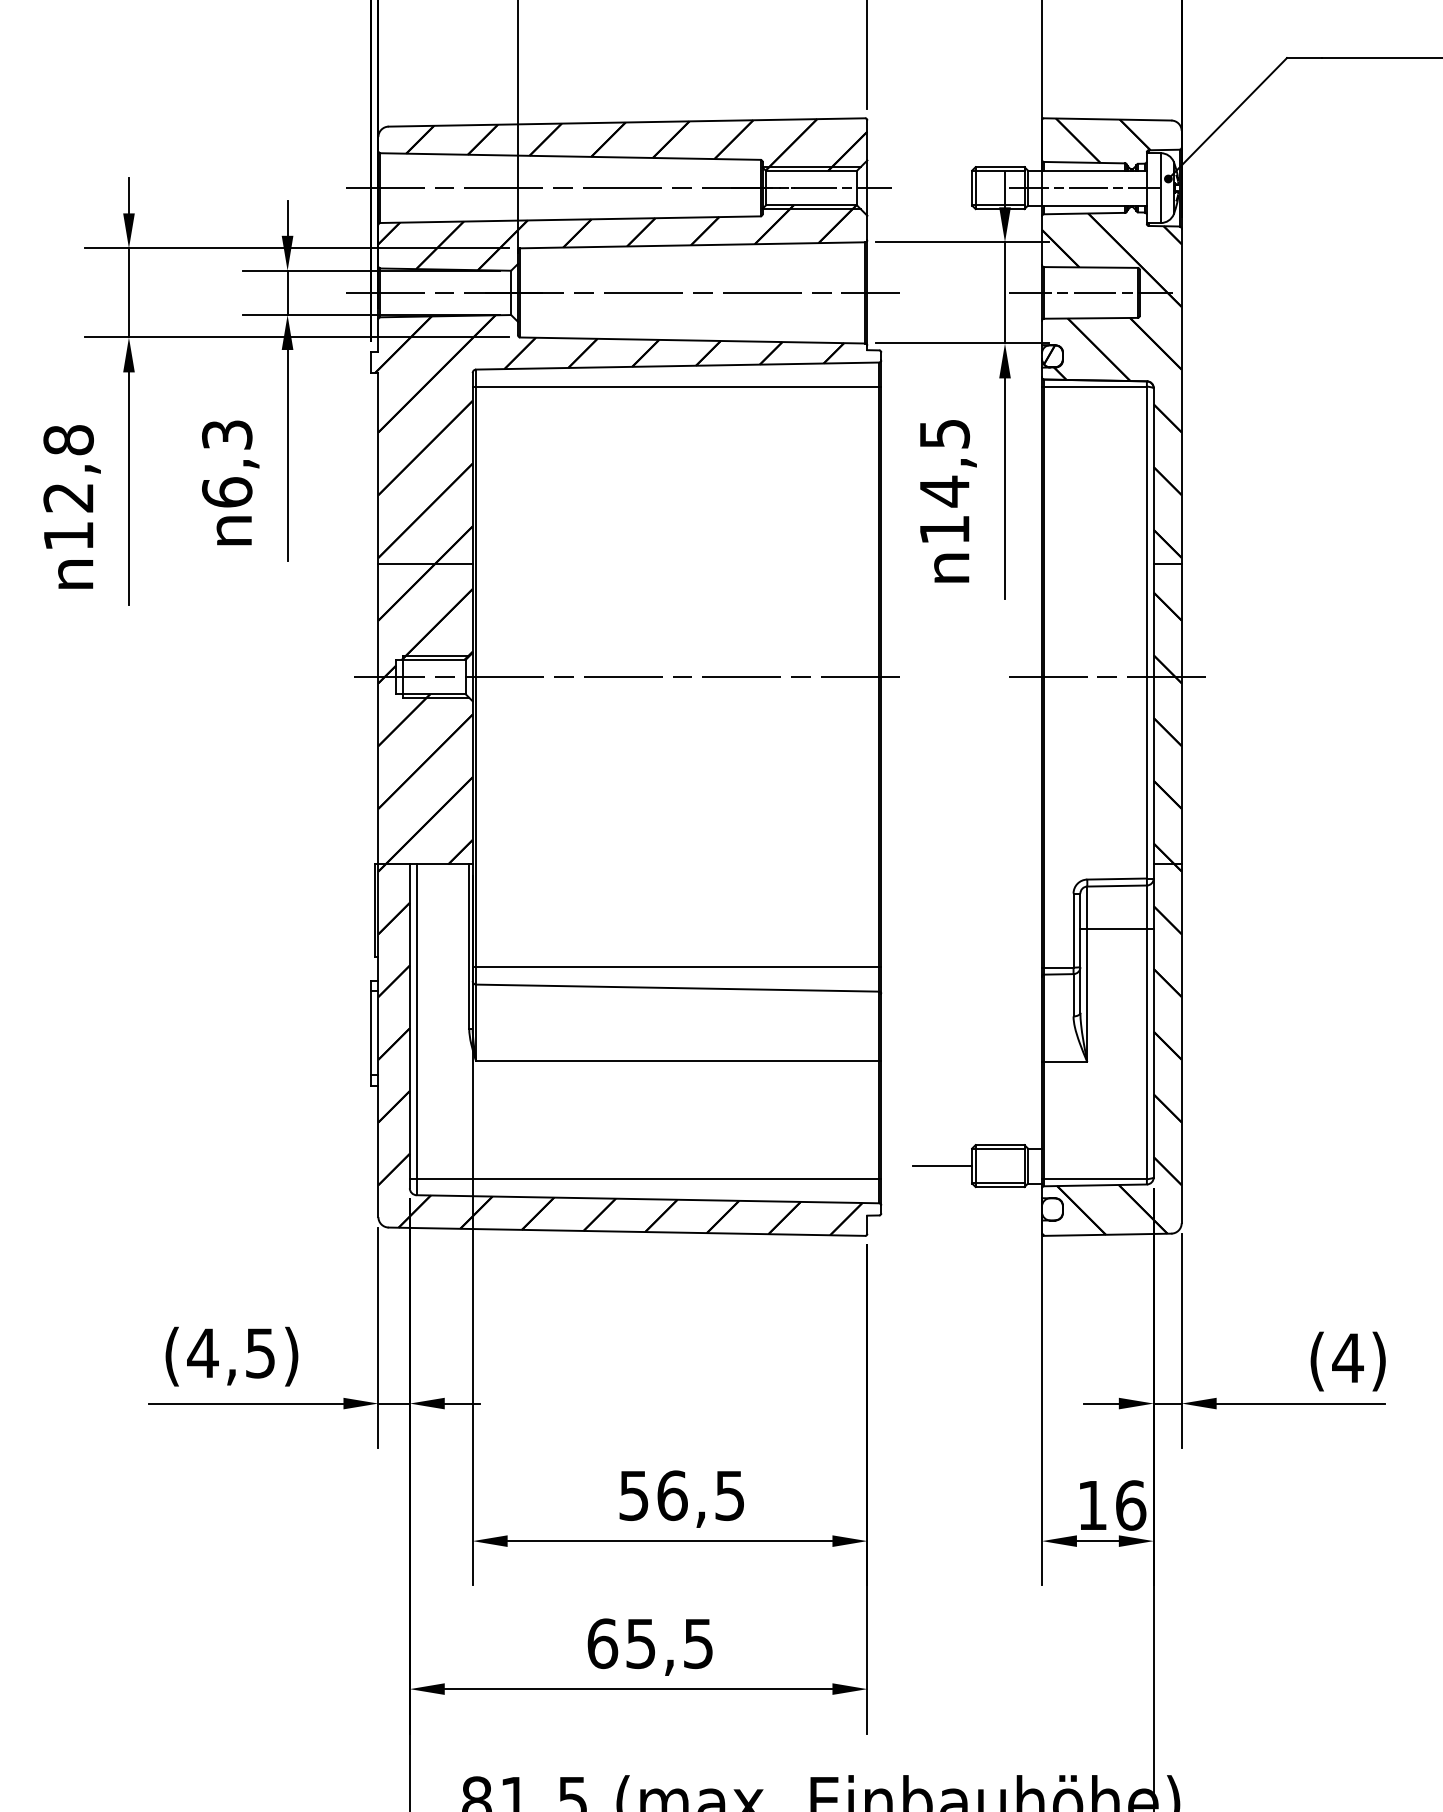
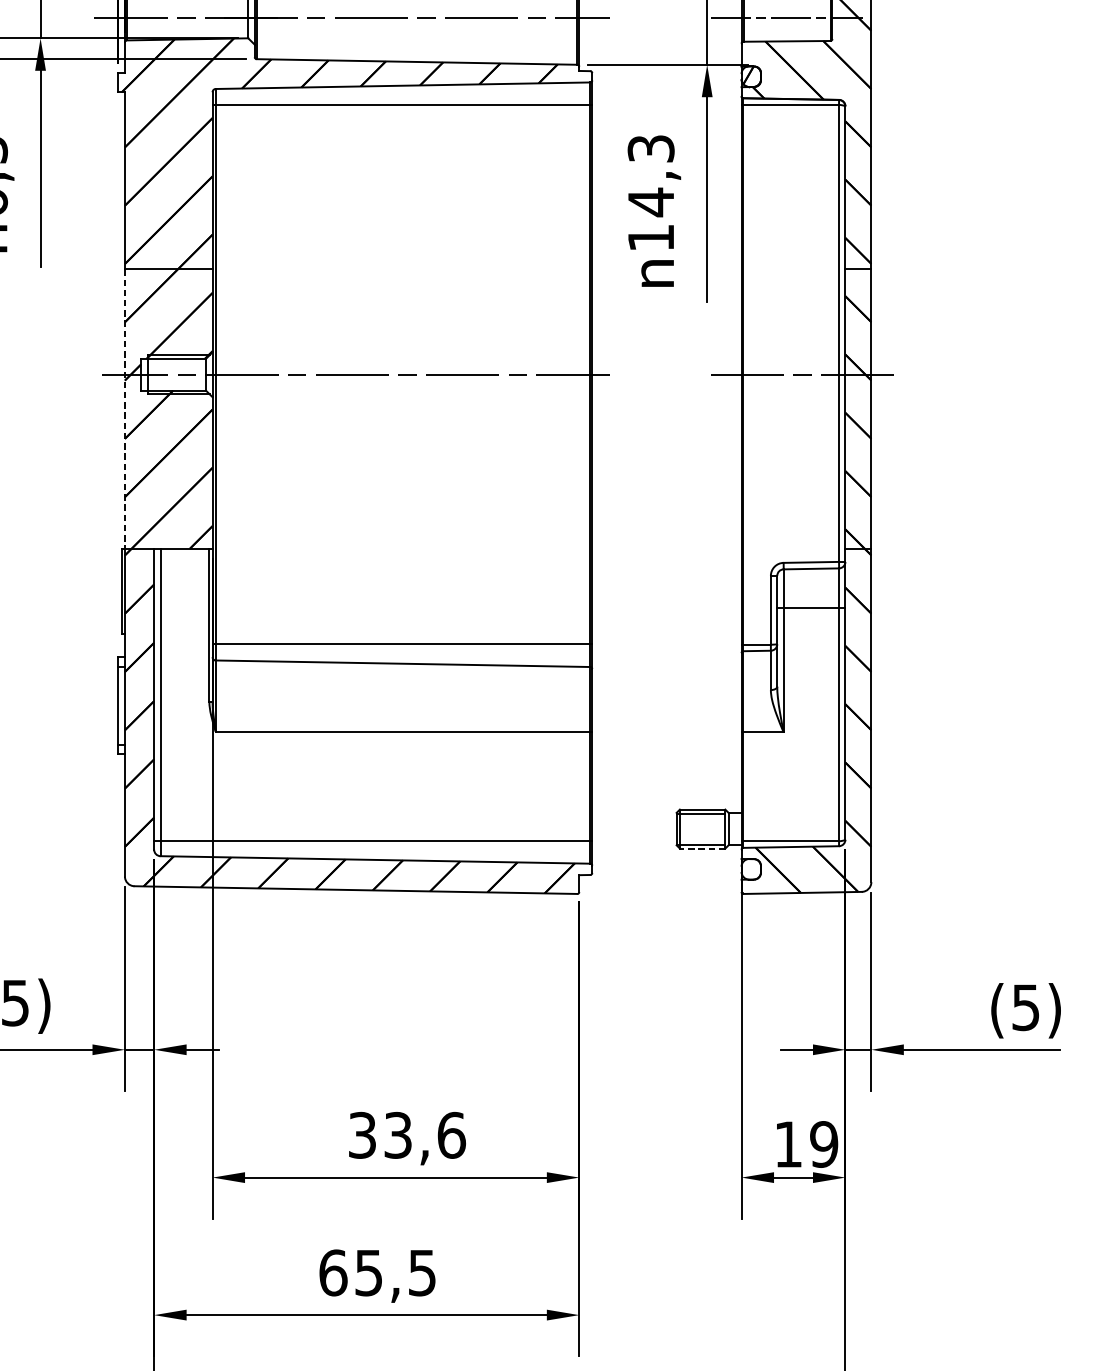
text: (944, 433) -> (650, 148), 14,5 -> 14,3
line: (378, 714) -> (125, 409), solid -> dashed
line: (942, 1166) -> (649, 829), removed
line: (999, 1187) -> (702, 849), solid -> dashed
text: (1347, 1358) -> (1025, 1007), (4) -> (5)
text: (682, 1495) -> (407, 1135), 56,5 -> 33,6
text: (1130, 1505) -> (823, 1144), 16 -> 19

